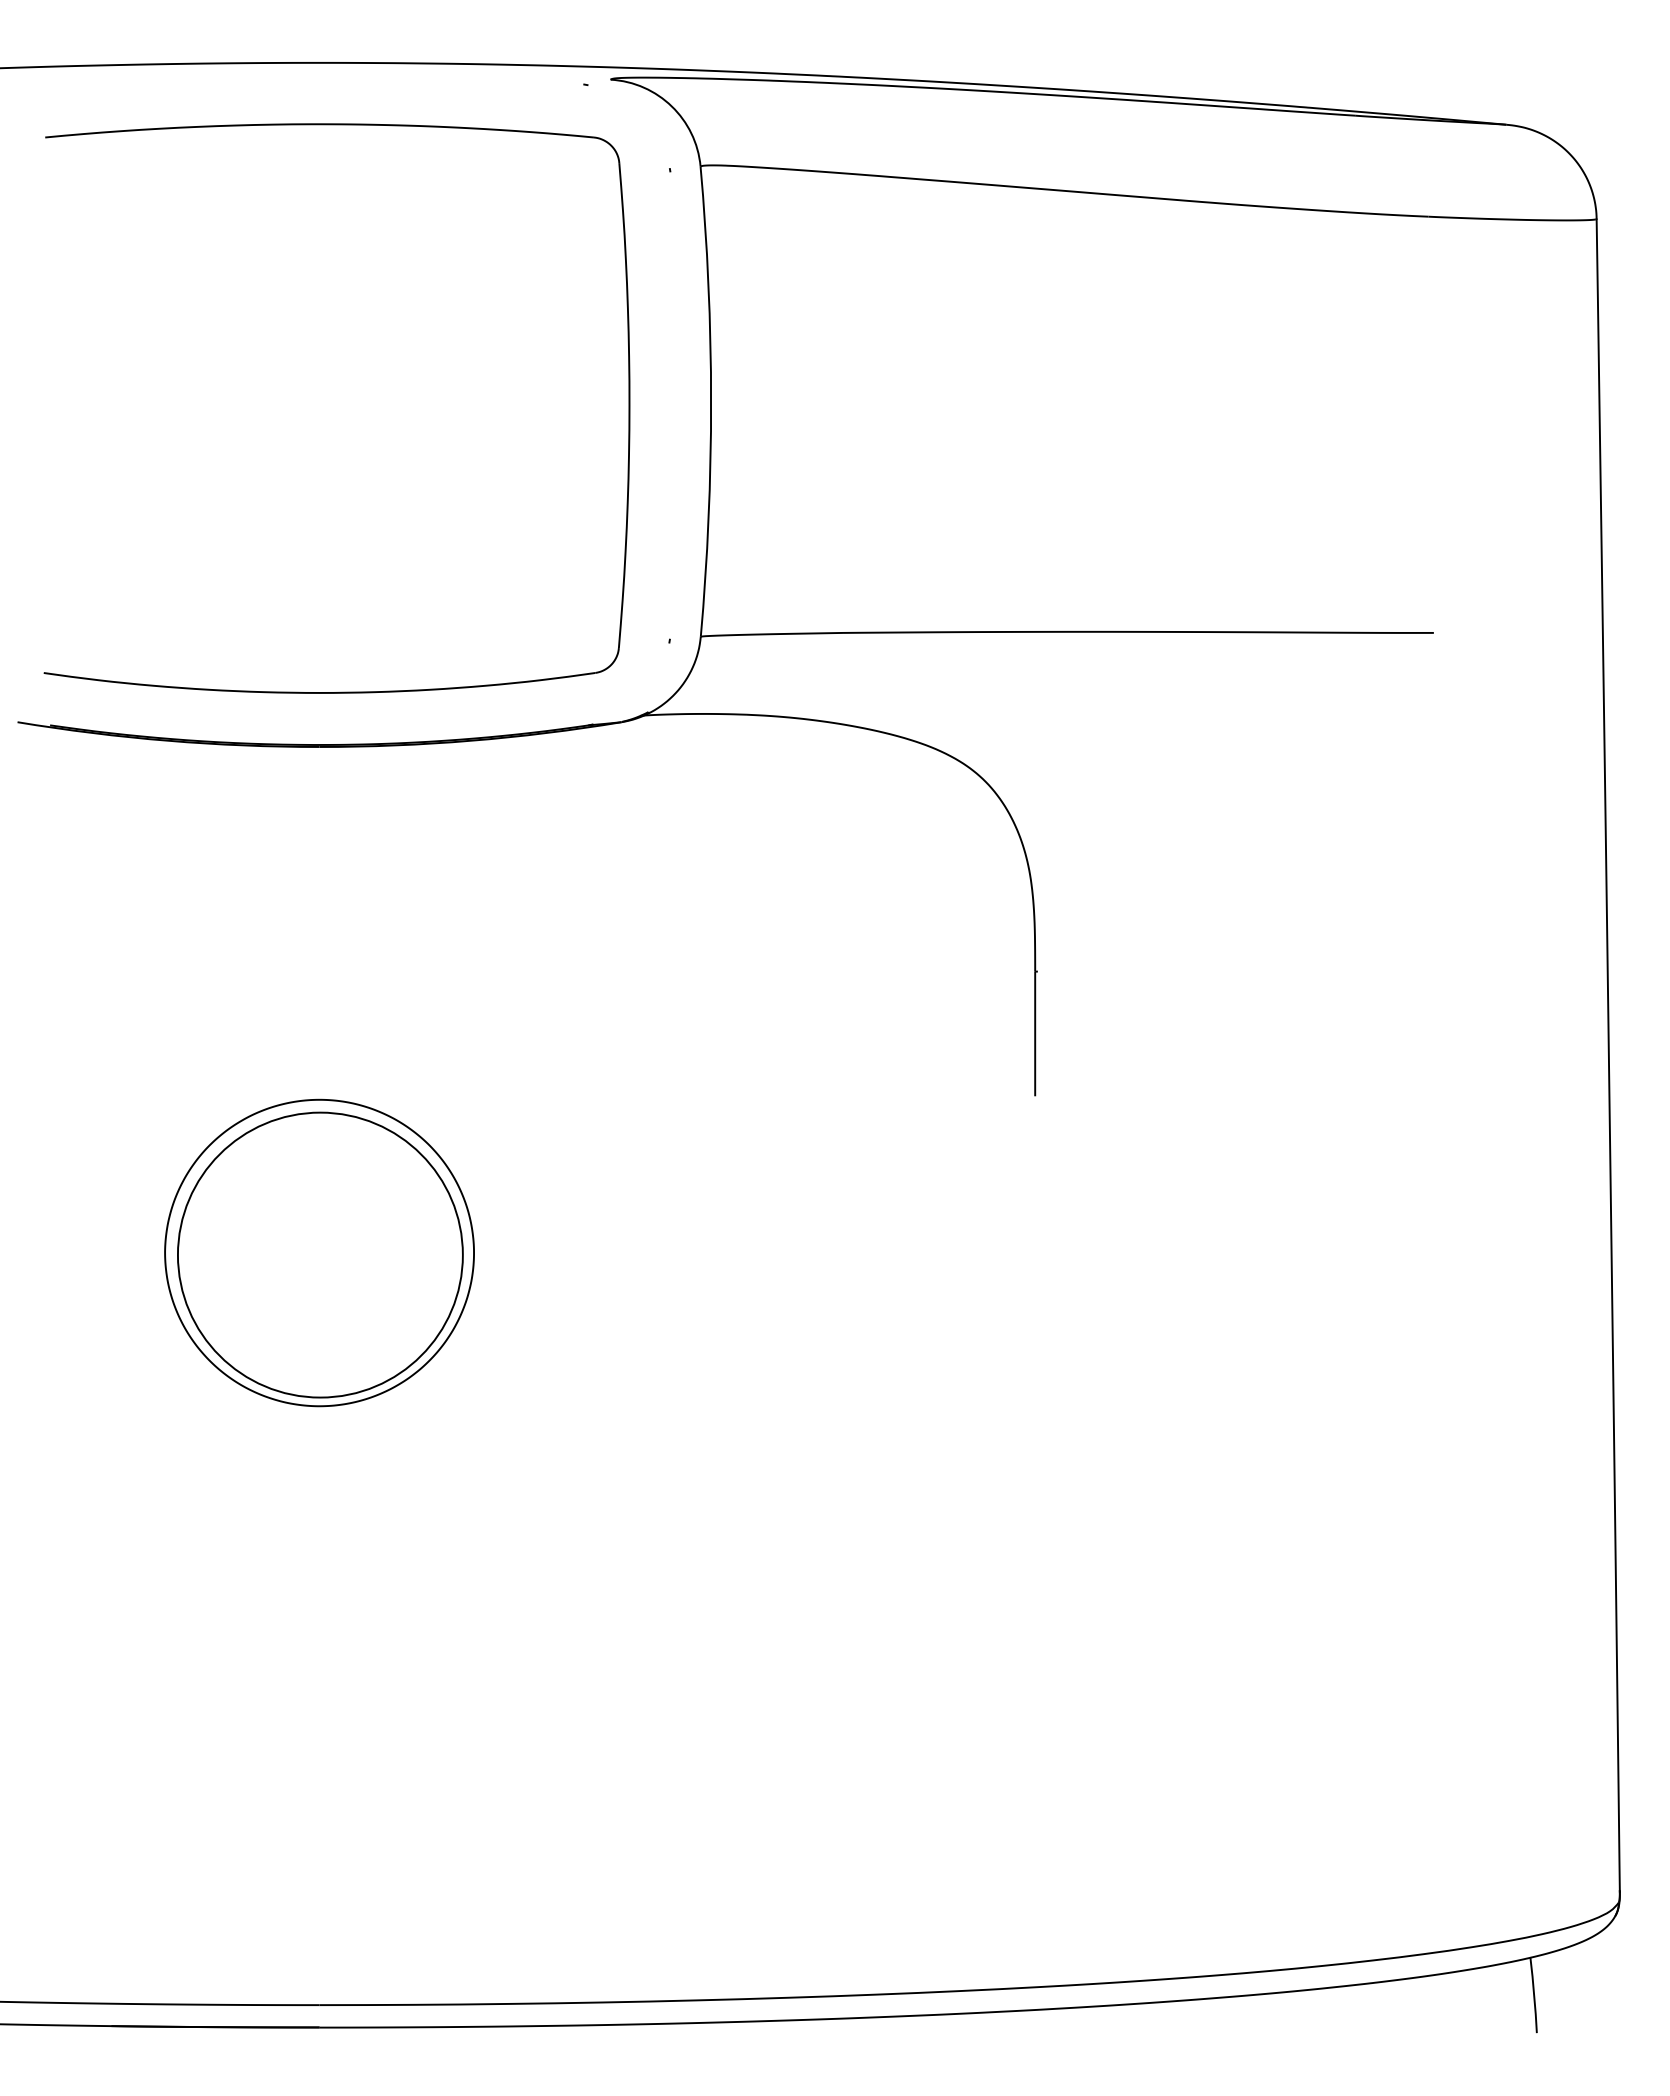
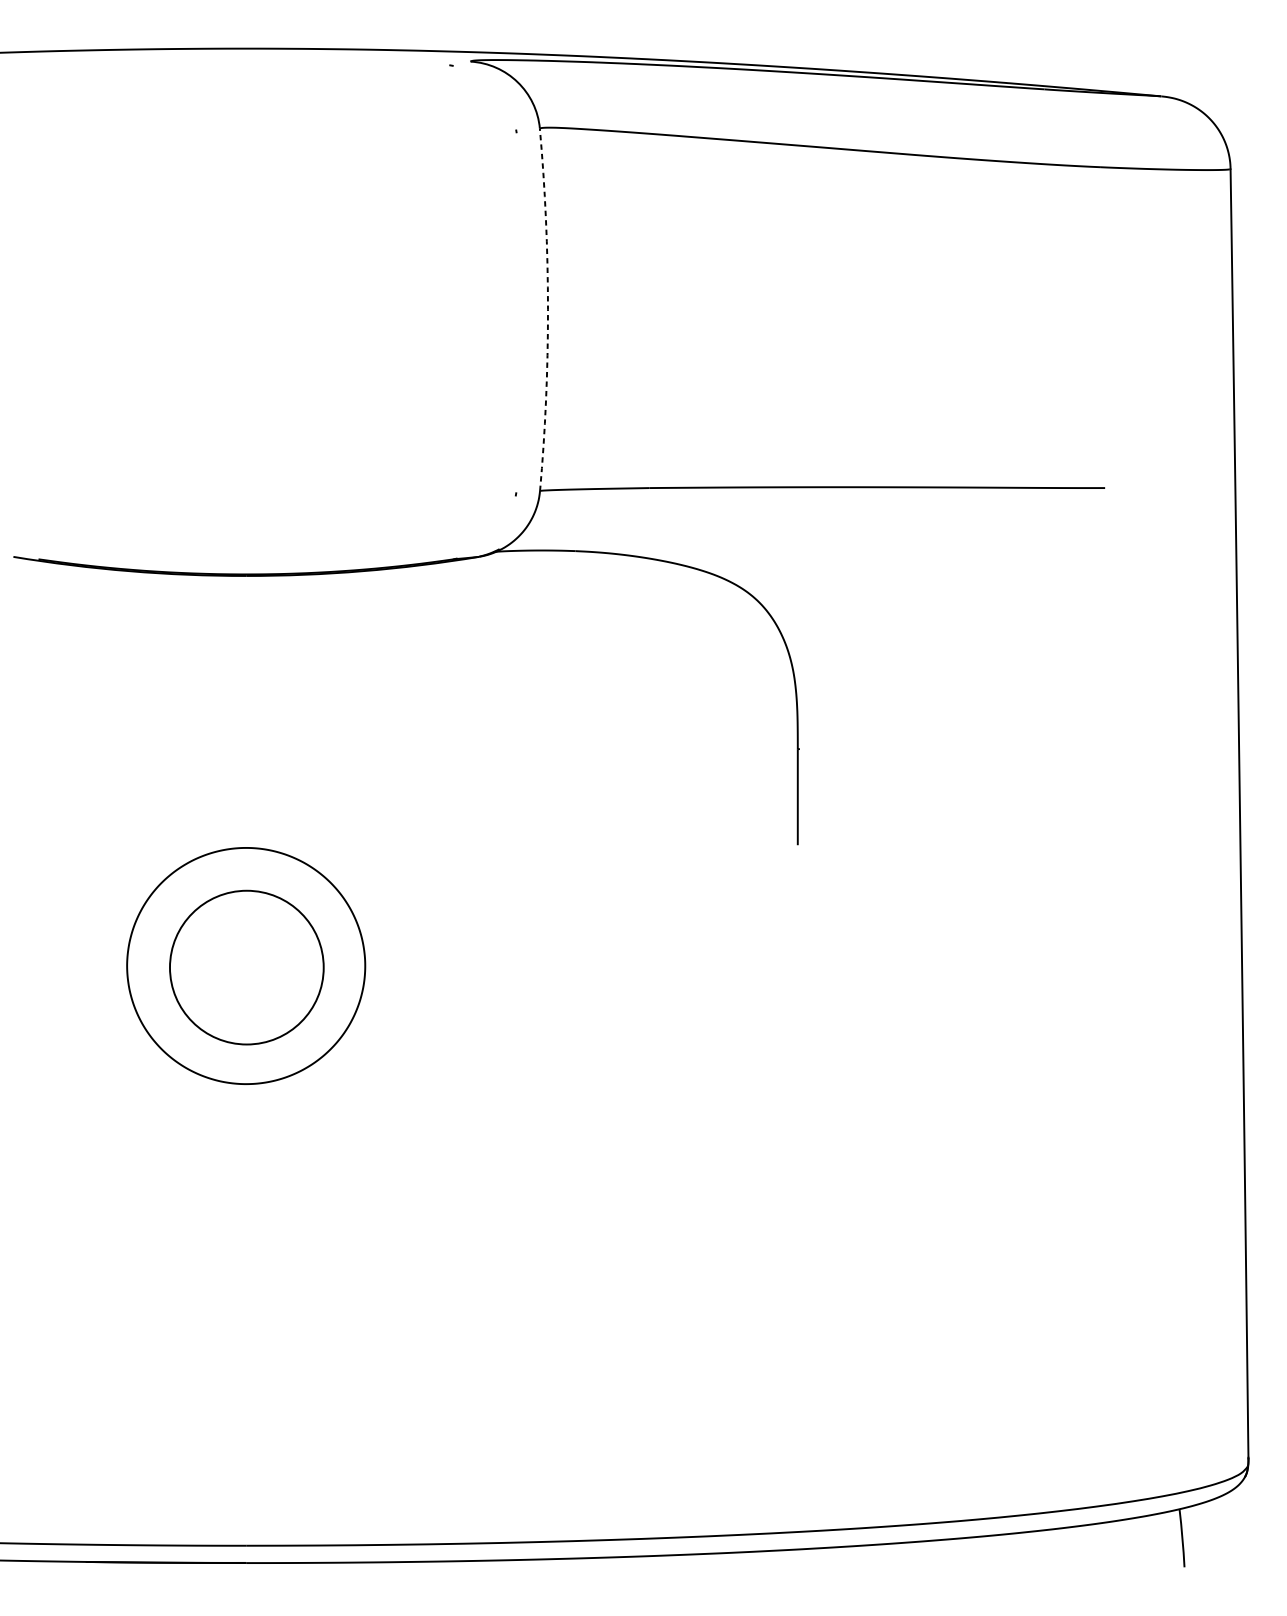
part: (336, 125) -> (259, 96), removed
arc: (711, 401) -> (548, 309), solid -> dashed
circle: (319, 1254) -> (246, 967), size x0.7

